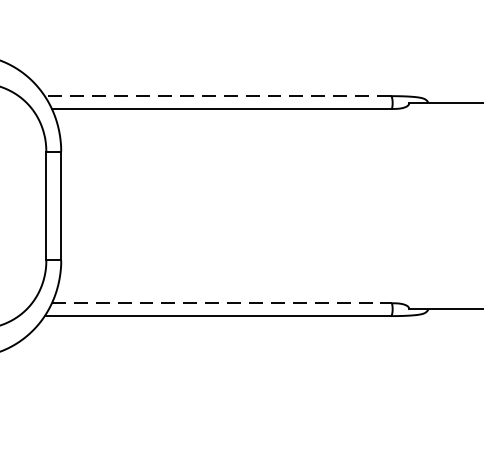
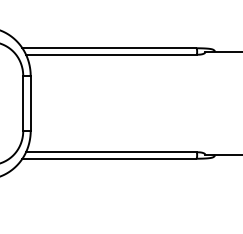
line: (218, 96) -> (109, 48), dashed -> solid
line: (222, 303) -> (111, 152), dashed -> solid

